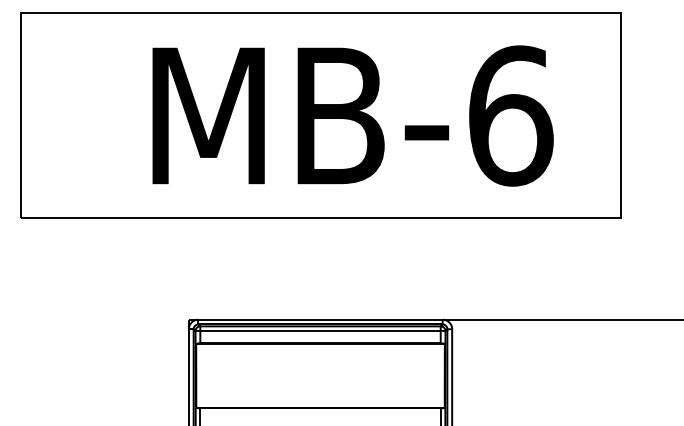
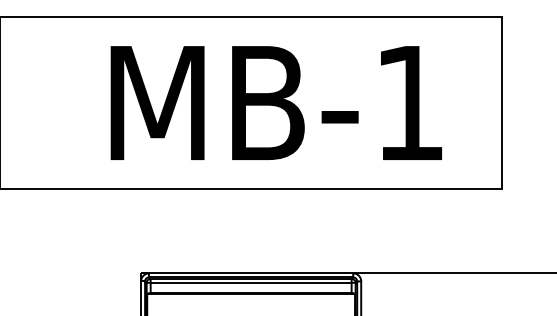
text: (511, 115) -> (410, 102), MB-6 -> MB-1

